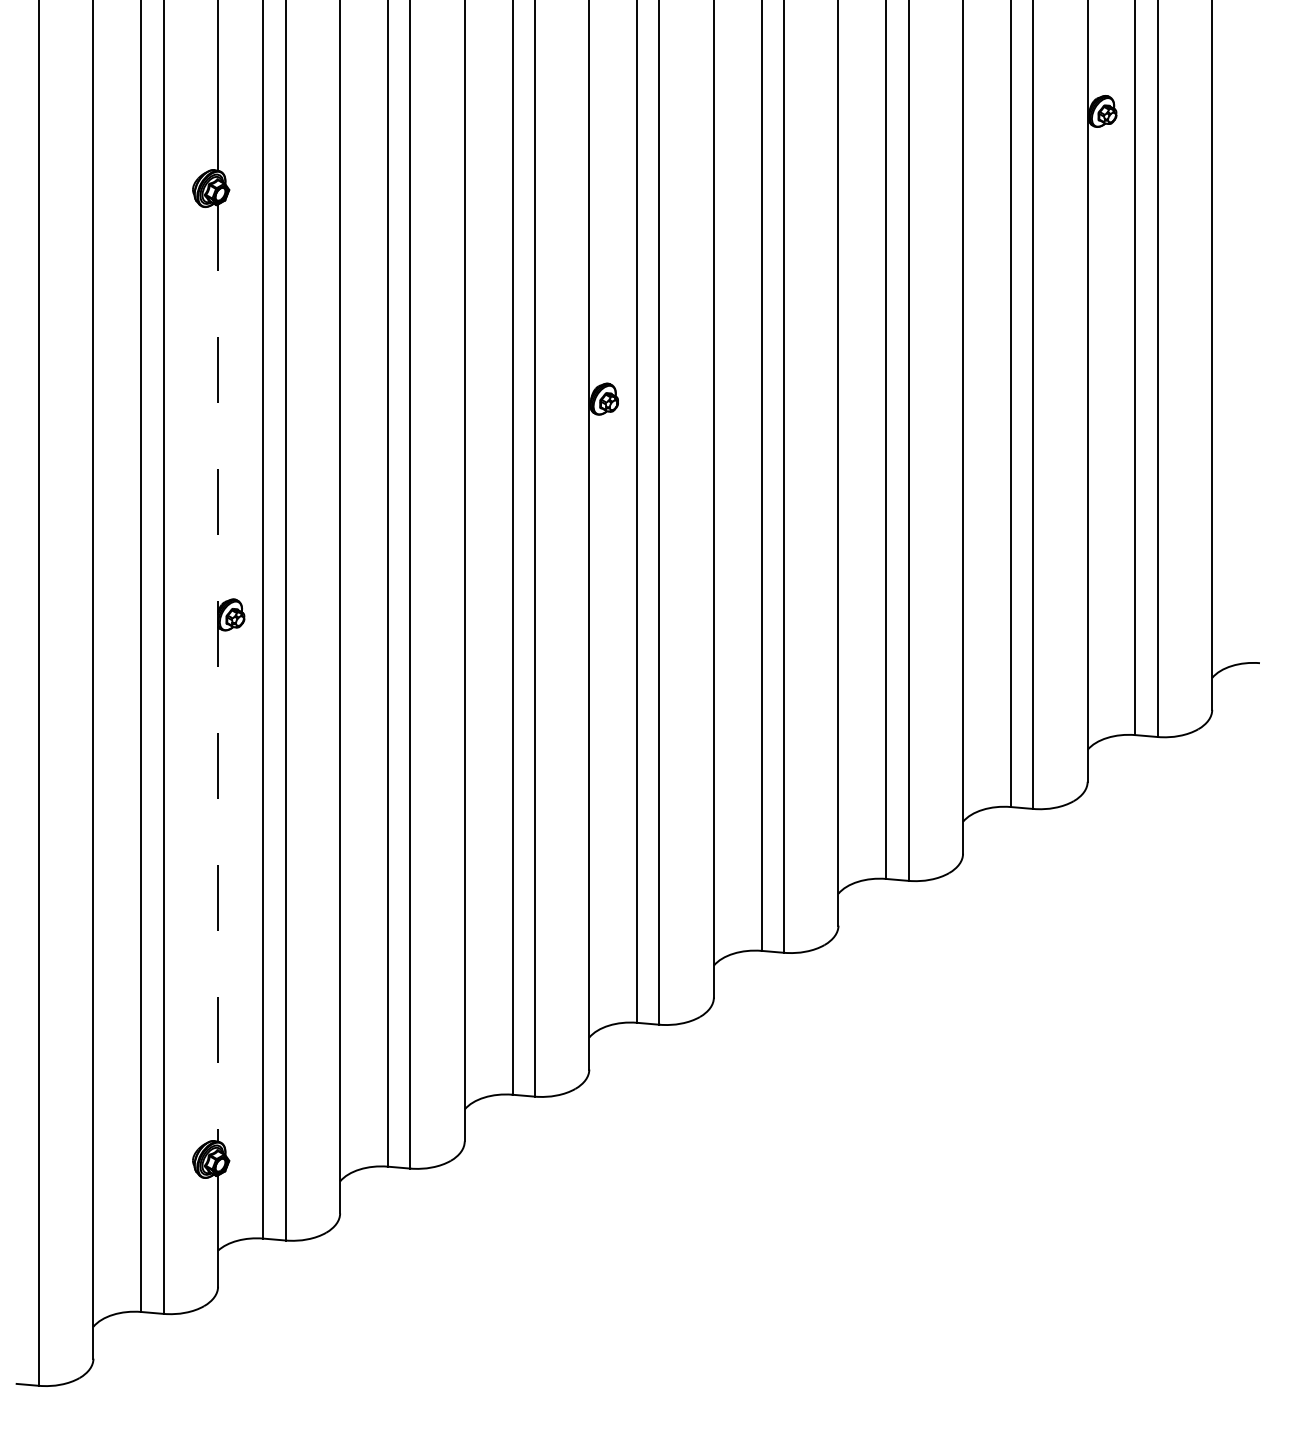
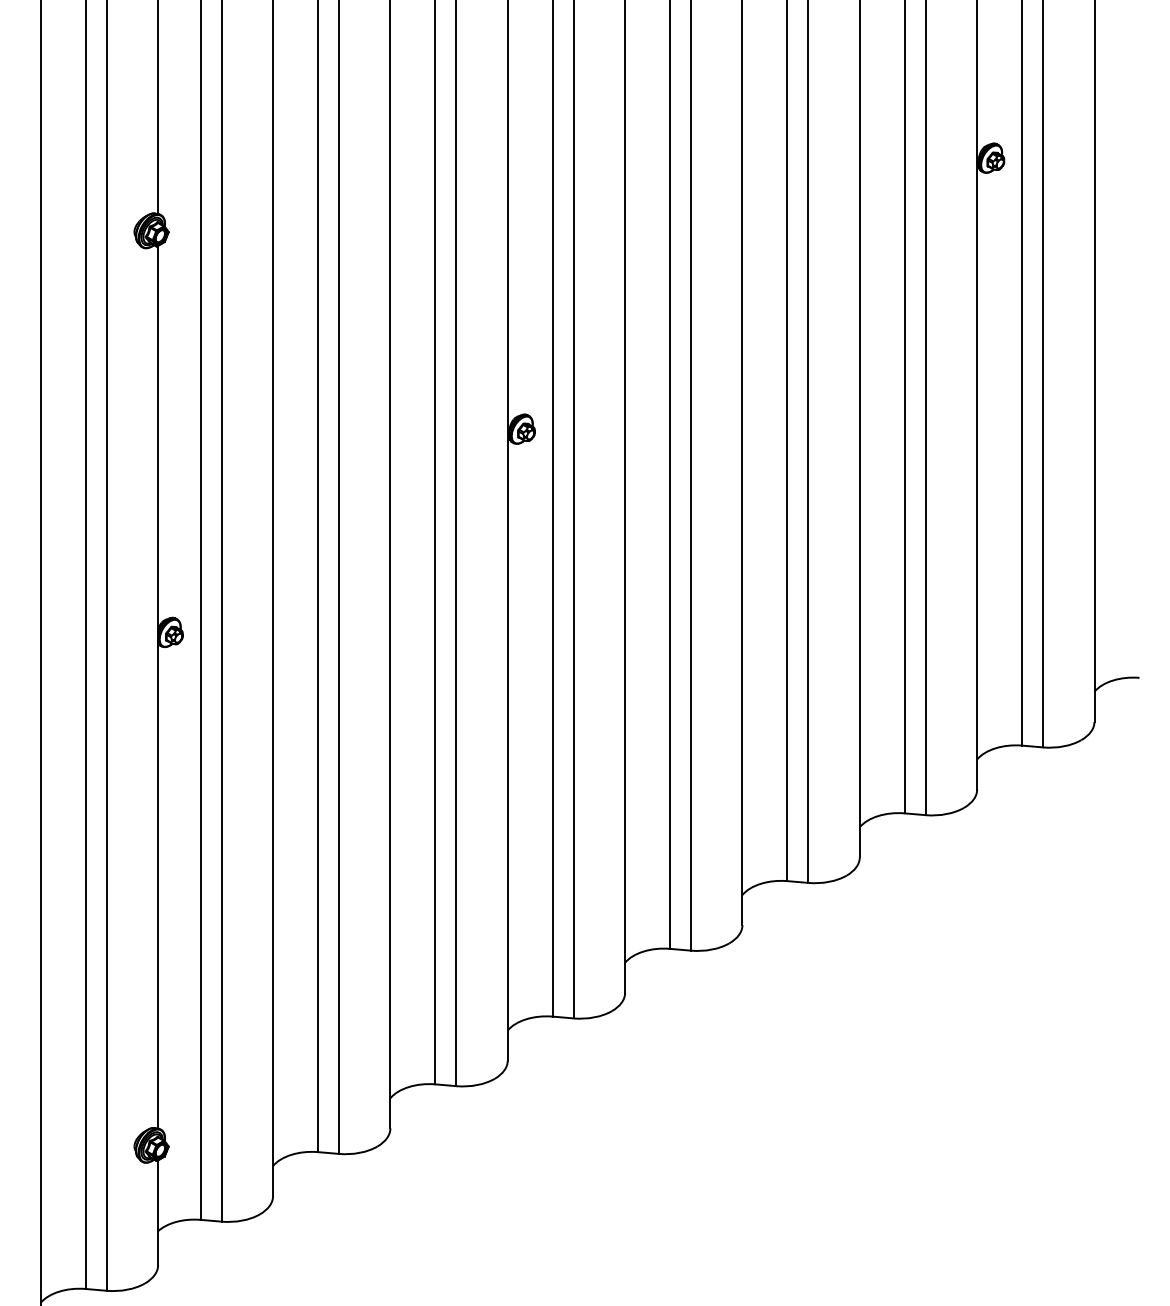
line: (218, 673) -> (158, 687), dashed -> solid

